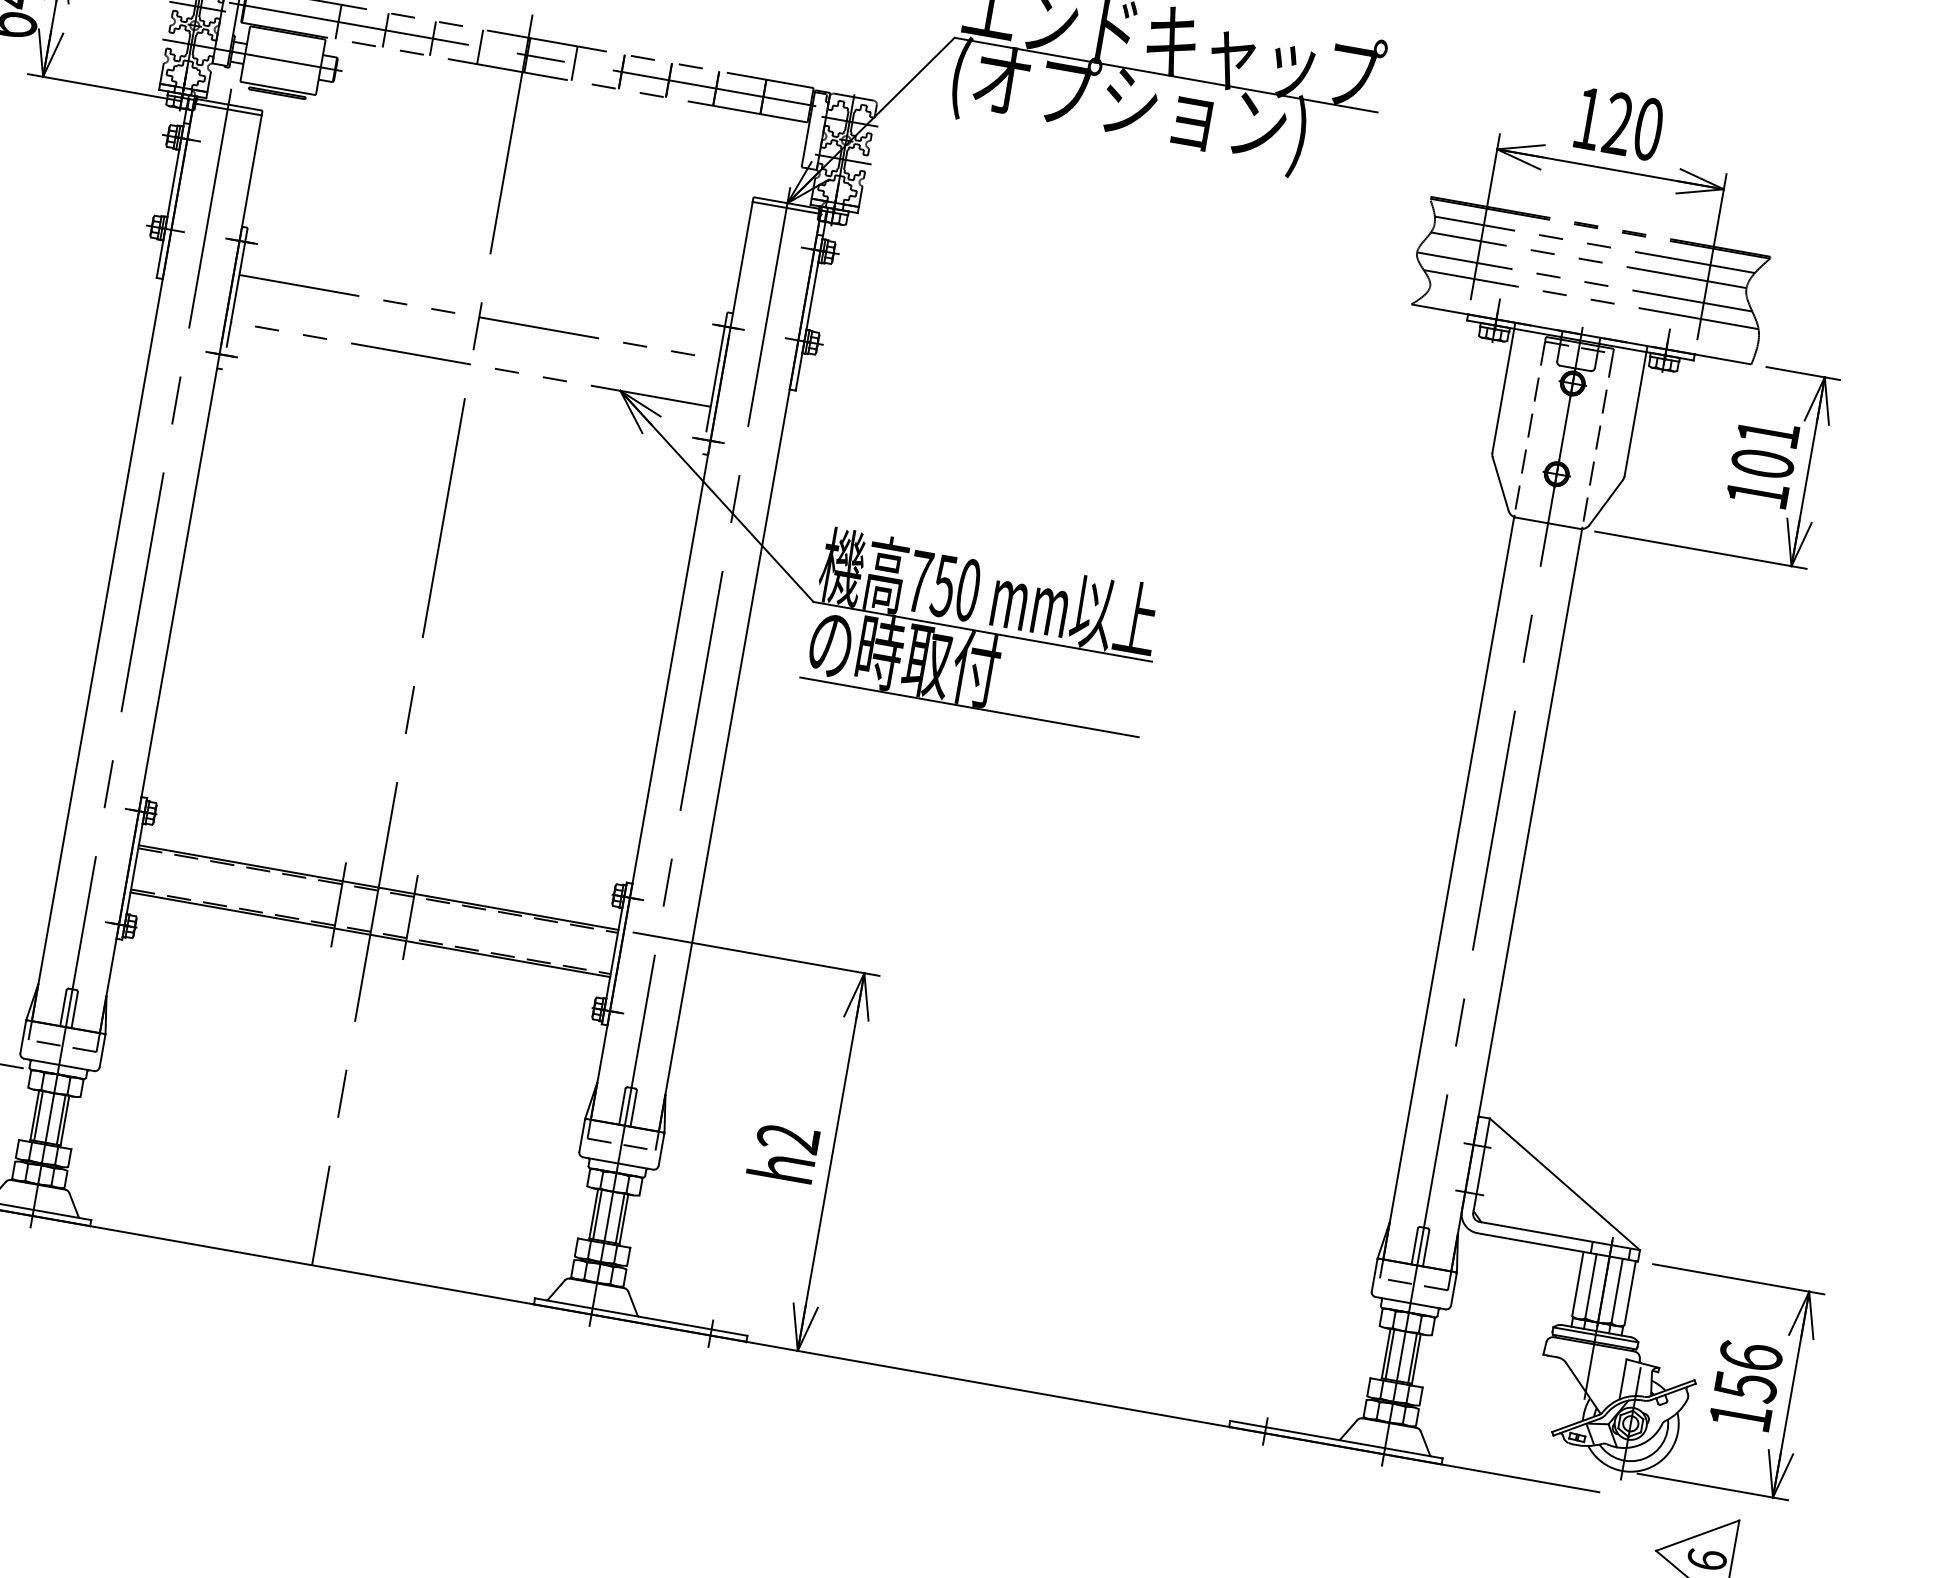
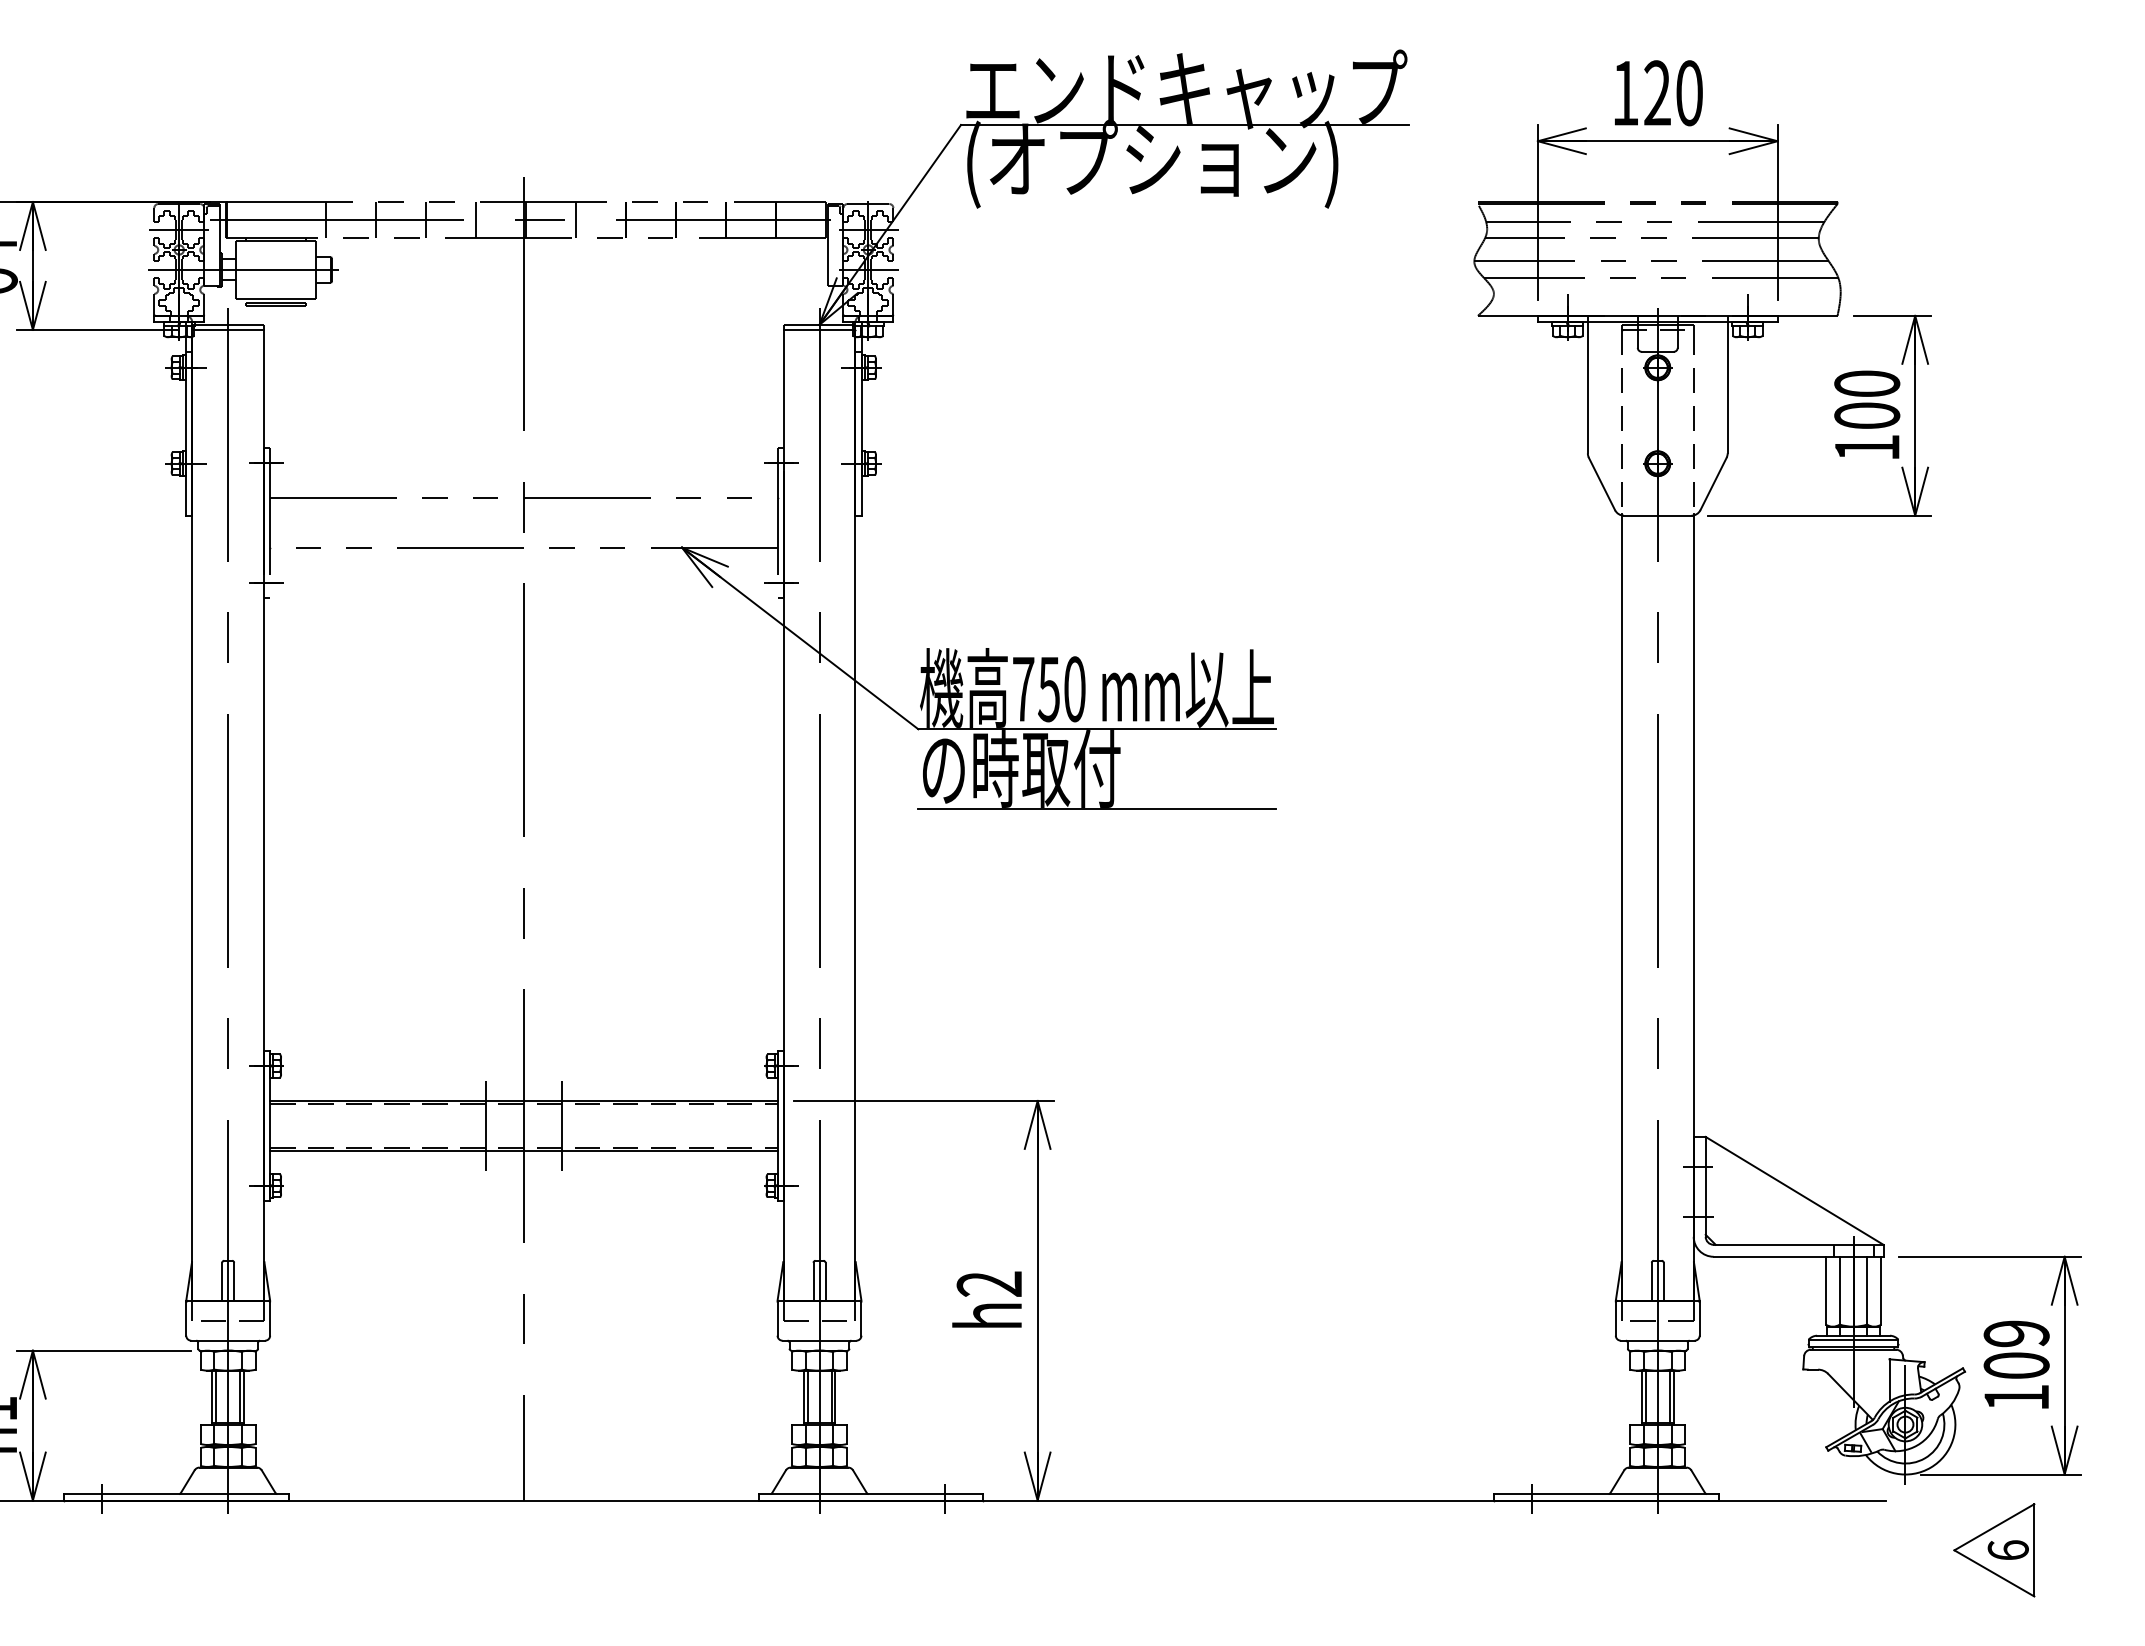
text: (1768, 433) -> (1867, 383), 101 -> 100
text: (1748, 1371) -> (2016, 1349), 156 -> 109

